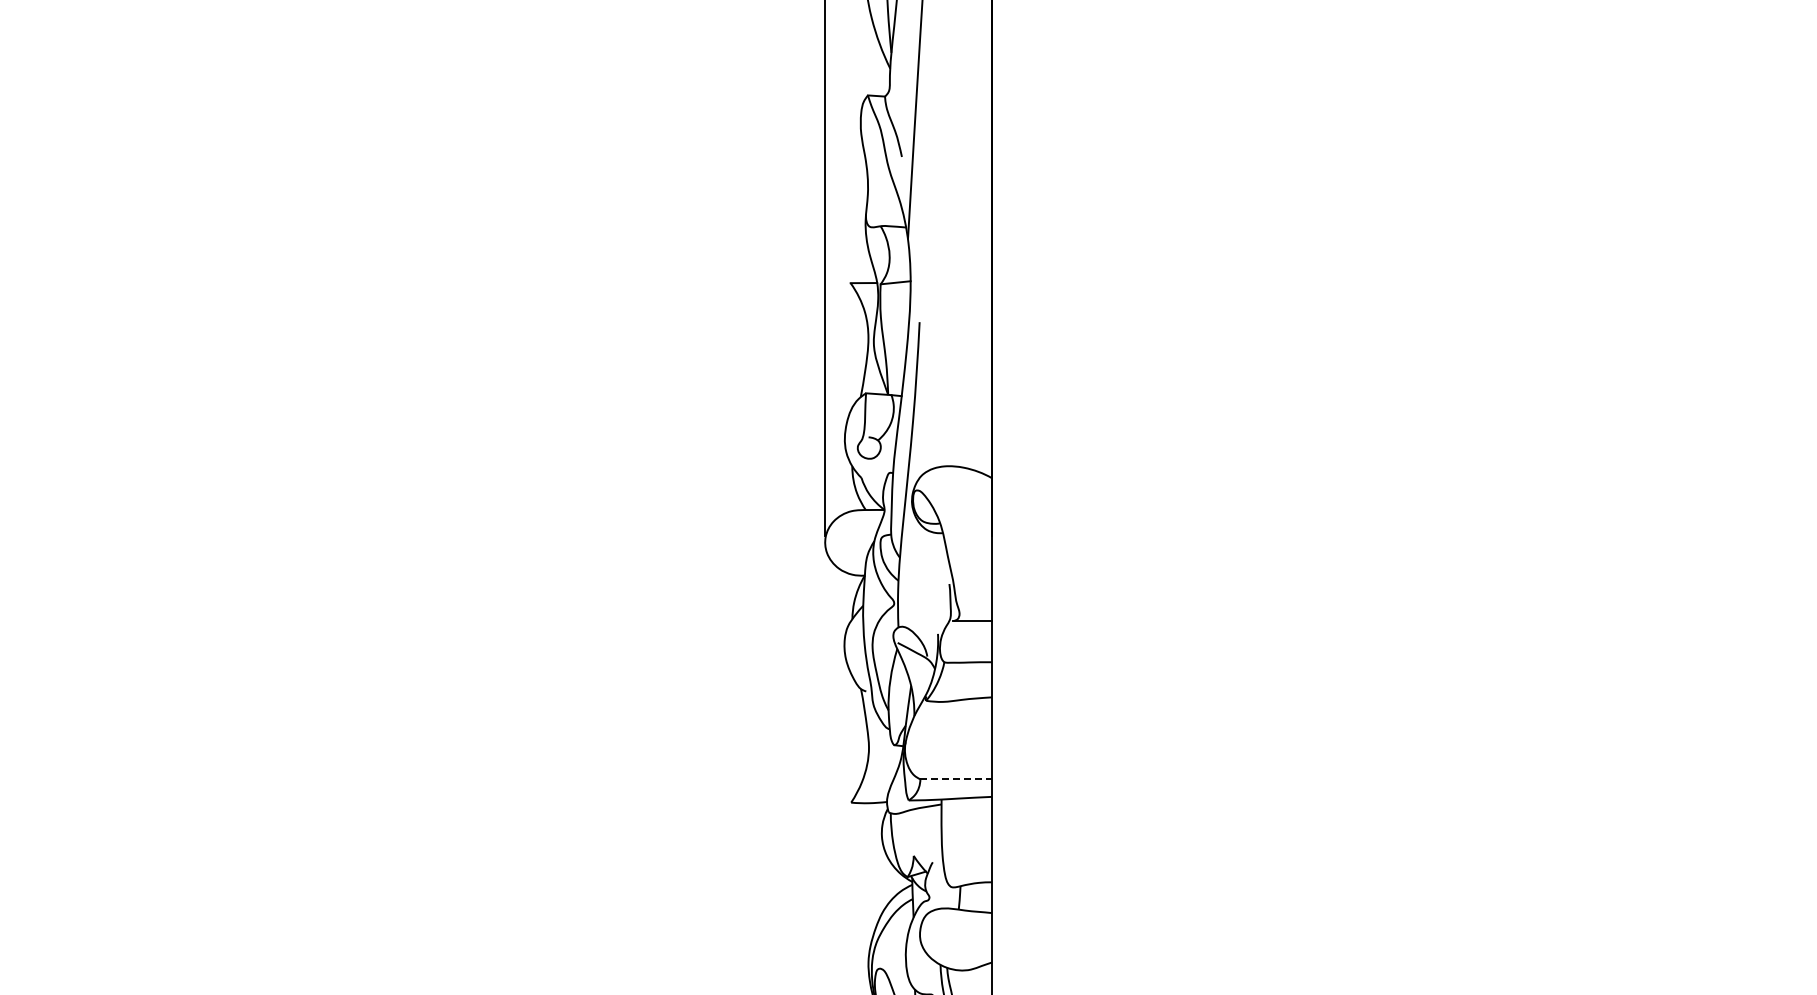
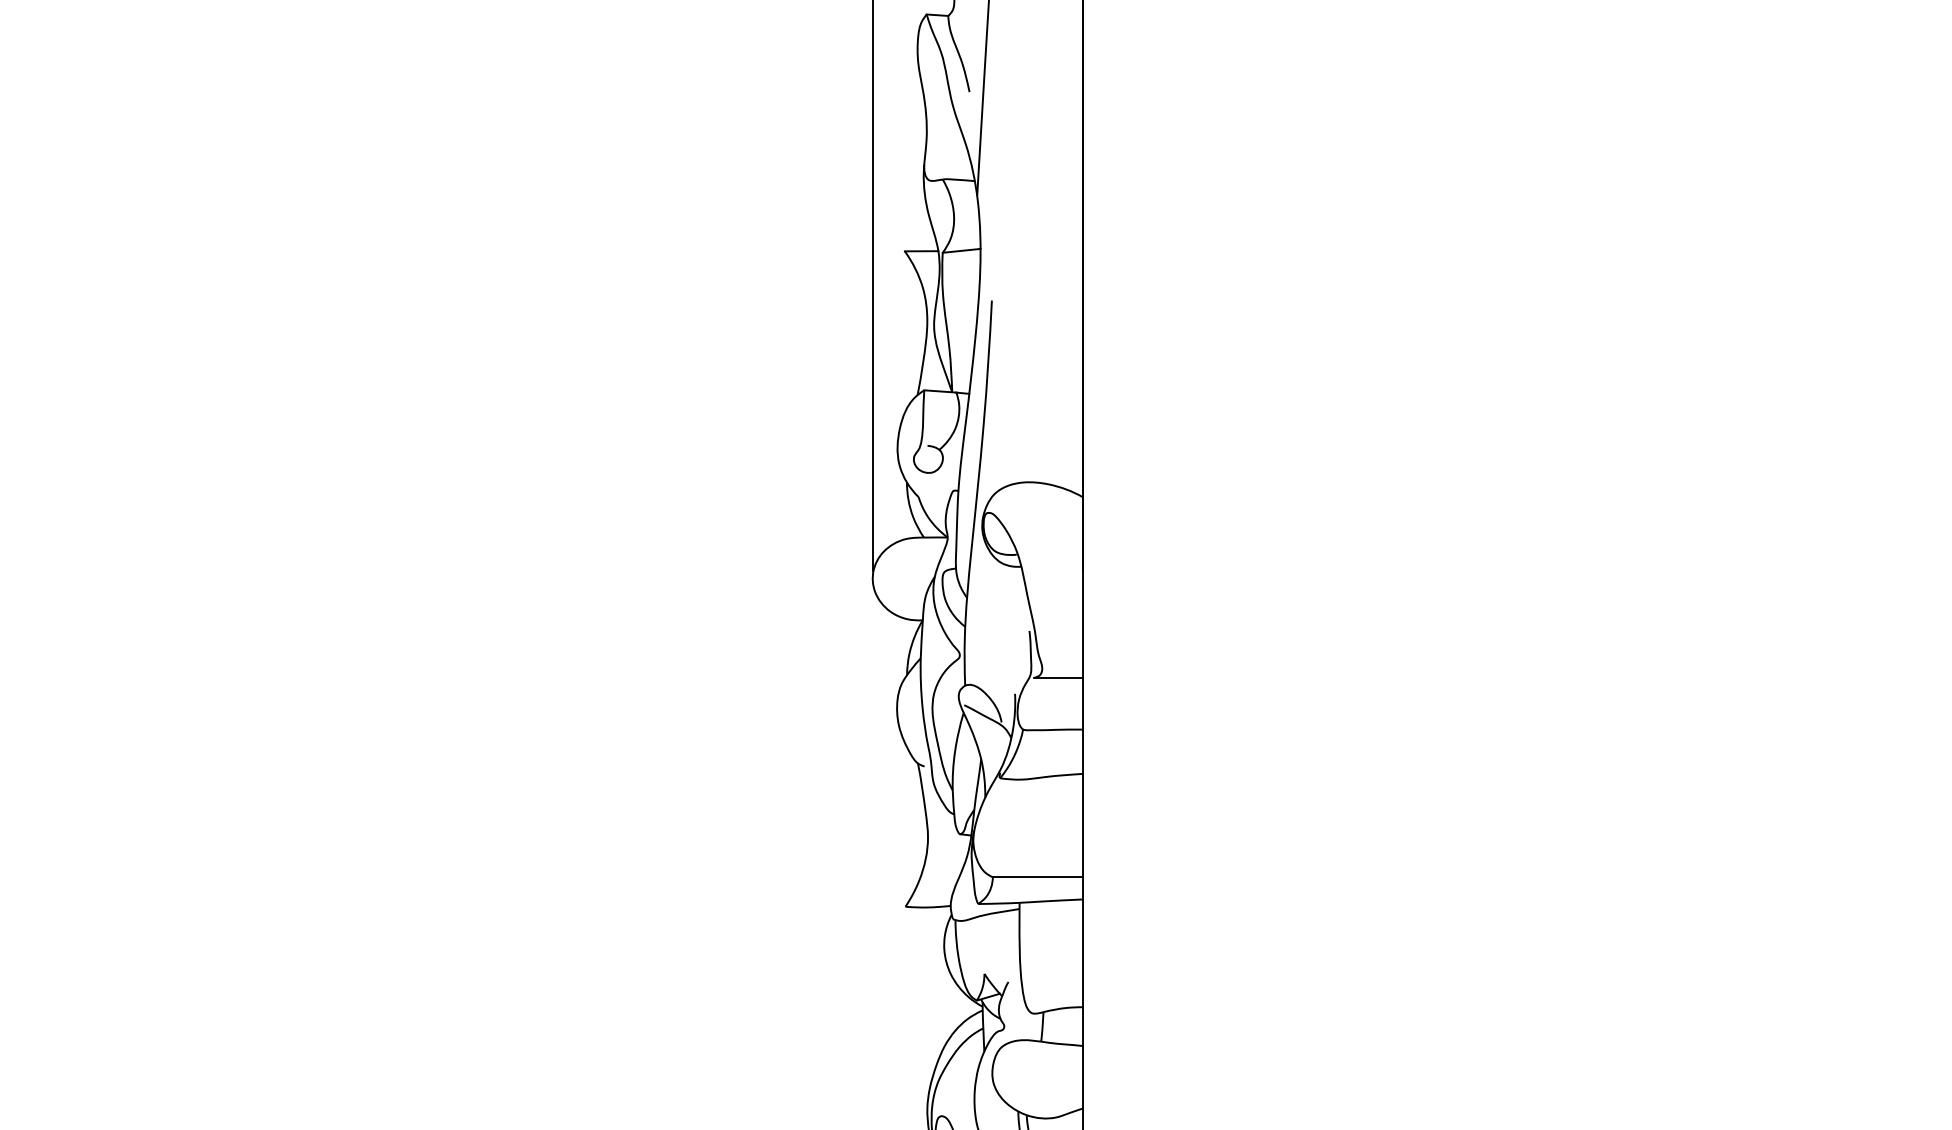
line: (956, 779) -> (1038, 877), dashed -> solid

